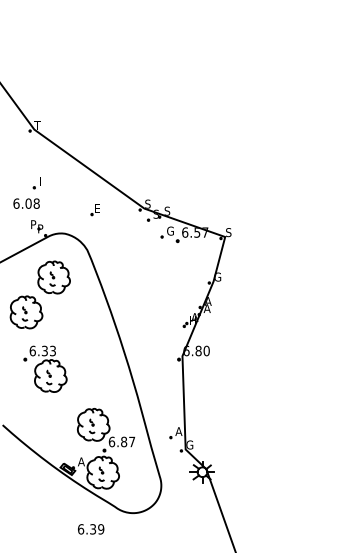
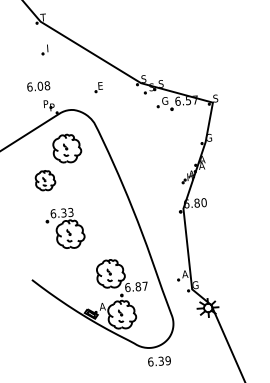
part: (36, 183) -> (44, 50), moved
part: (26, 312) -> (45, 180), size x0.7
text: (91, 529) -> (159, 361), moved

